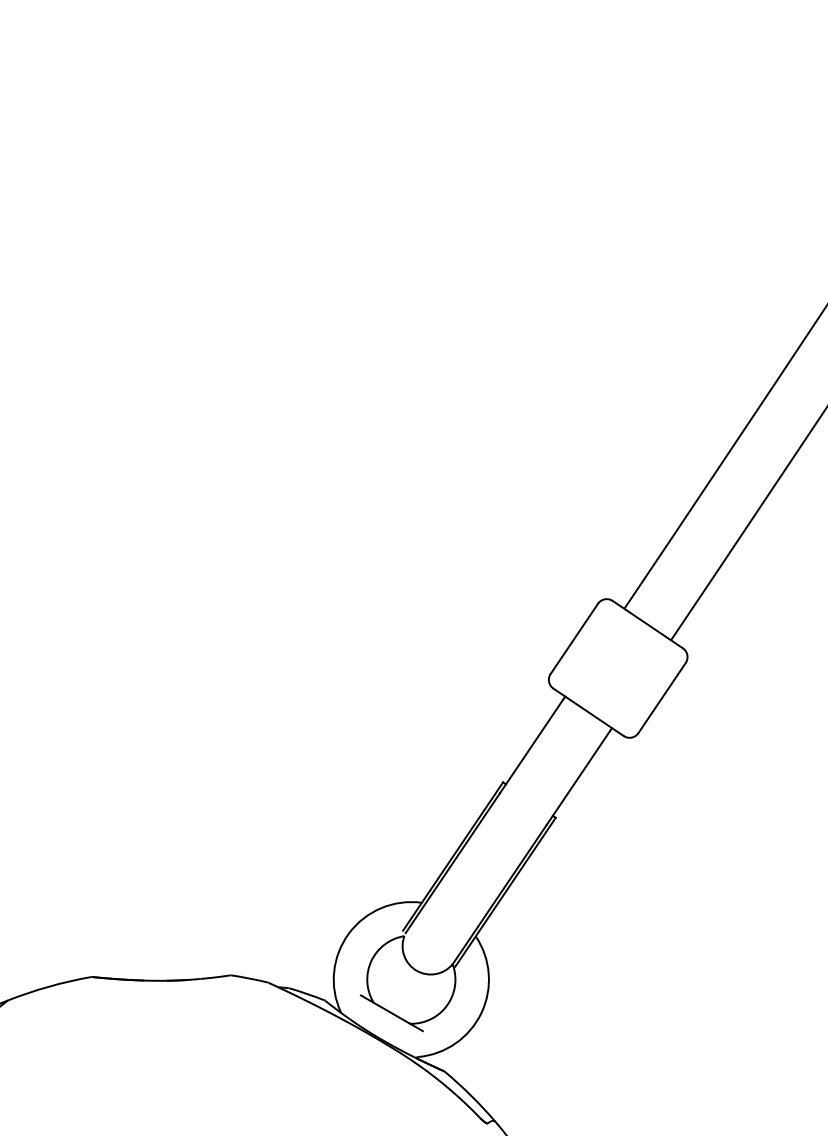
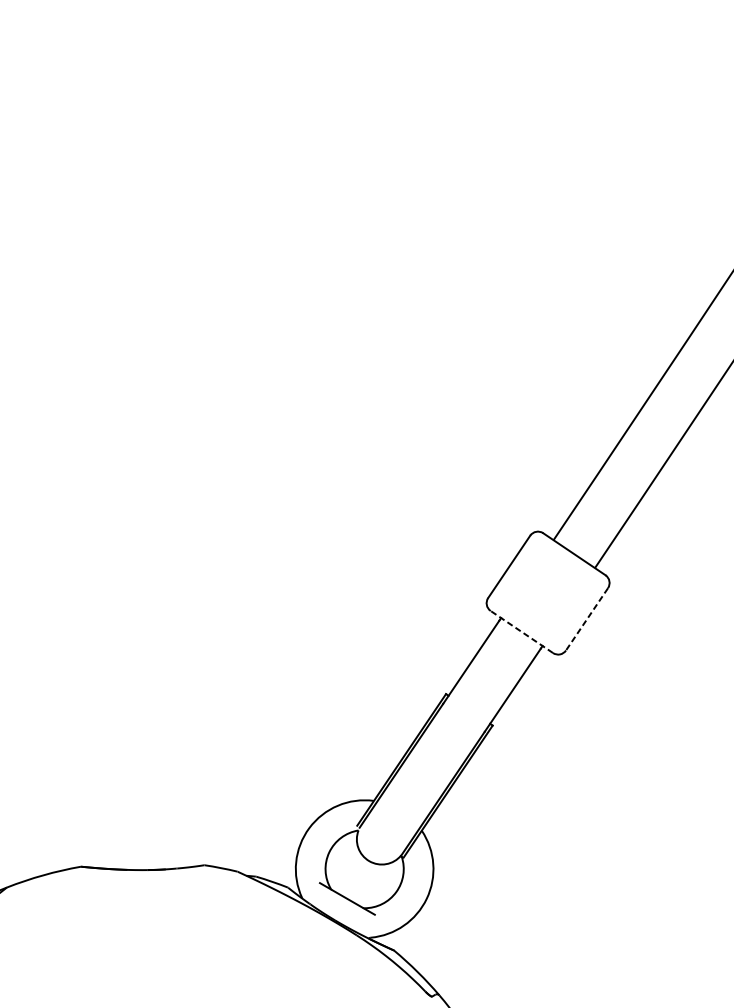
line: (661, 698) -> (586, 619), solid -> dashed
line: (588, 712) -> (521, 632), solid -> dashed

